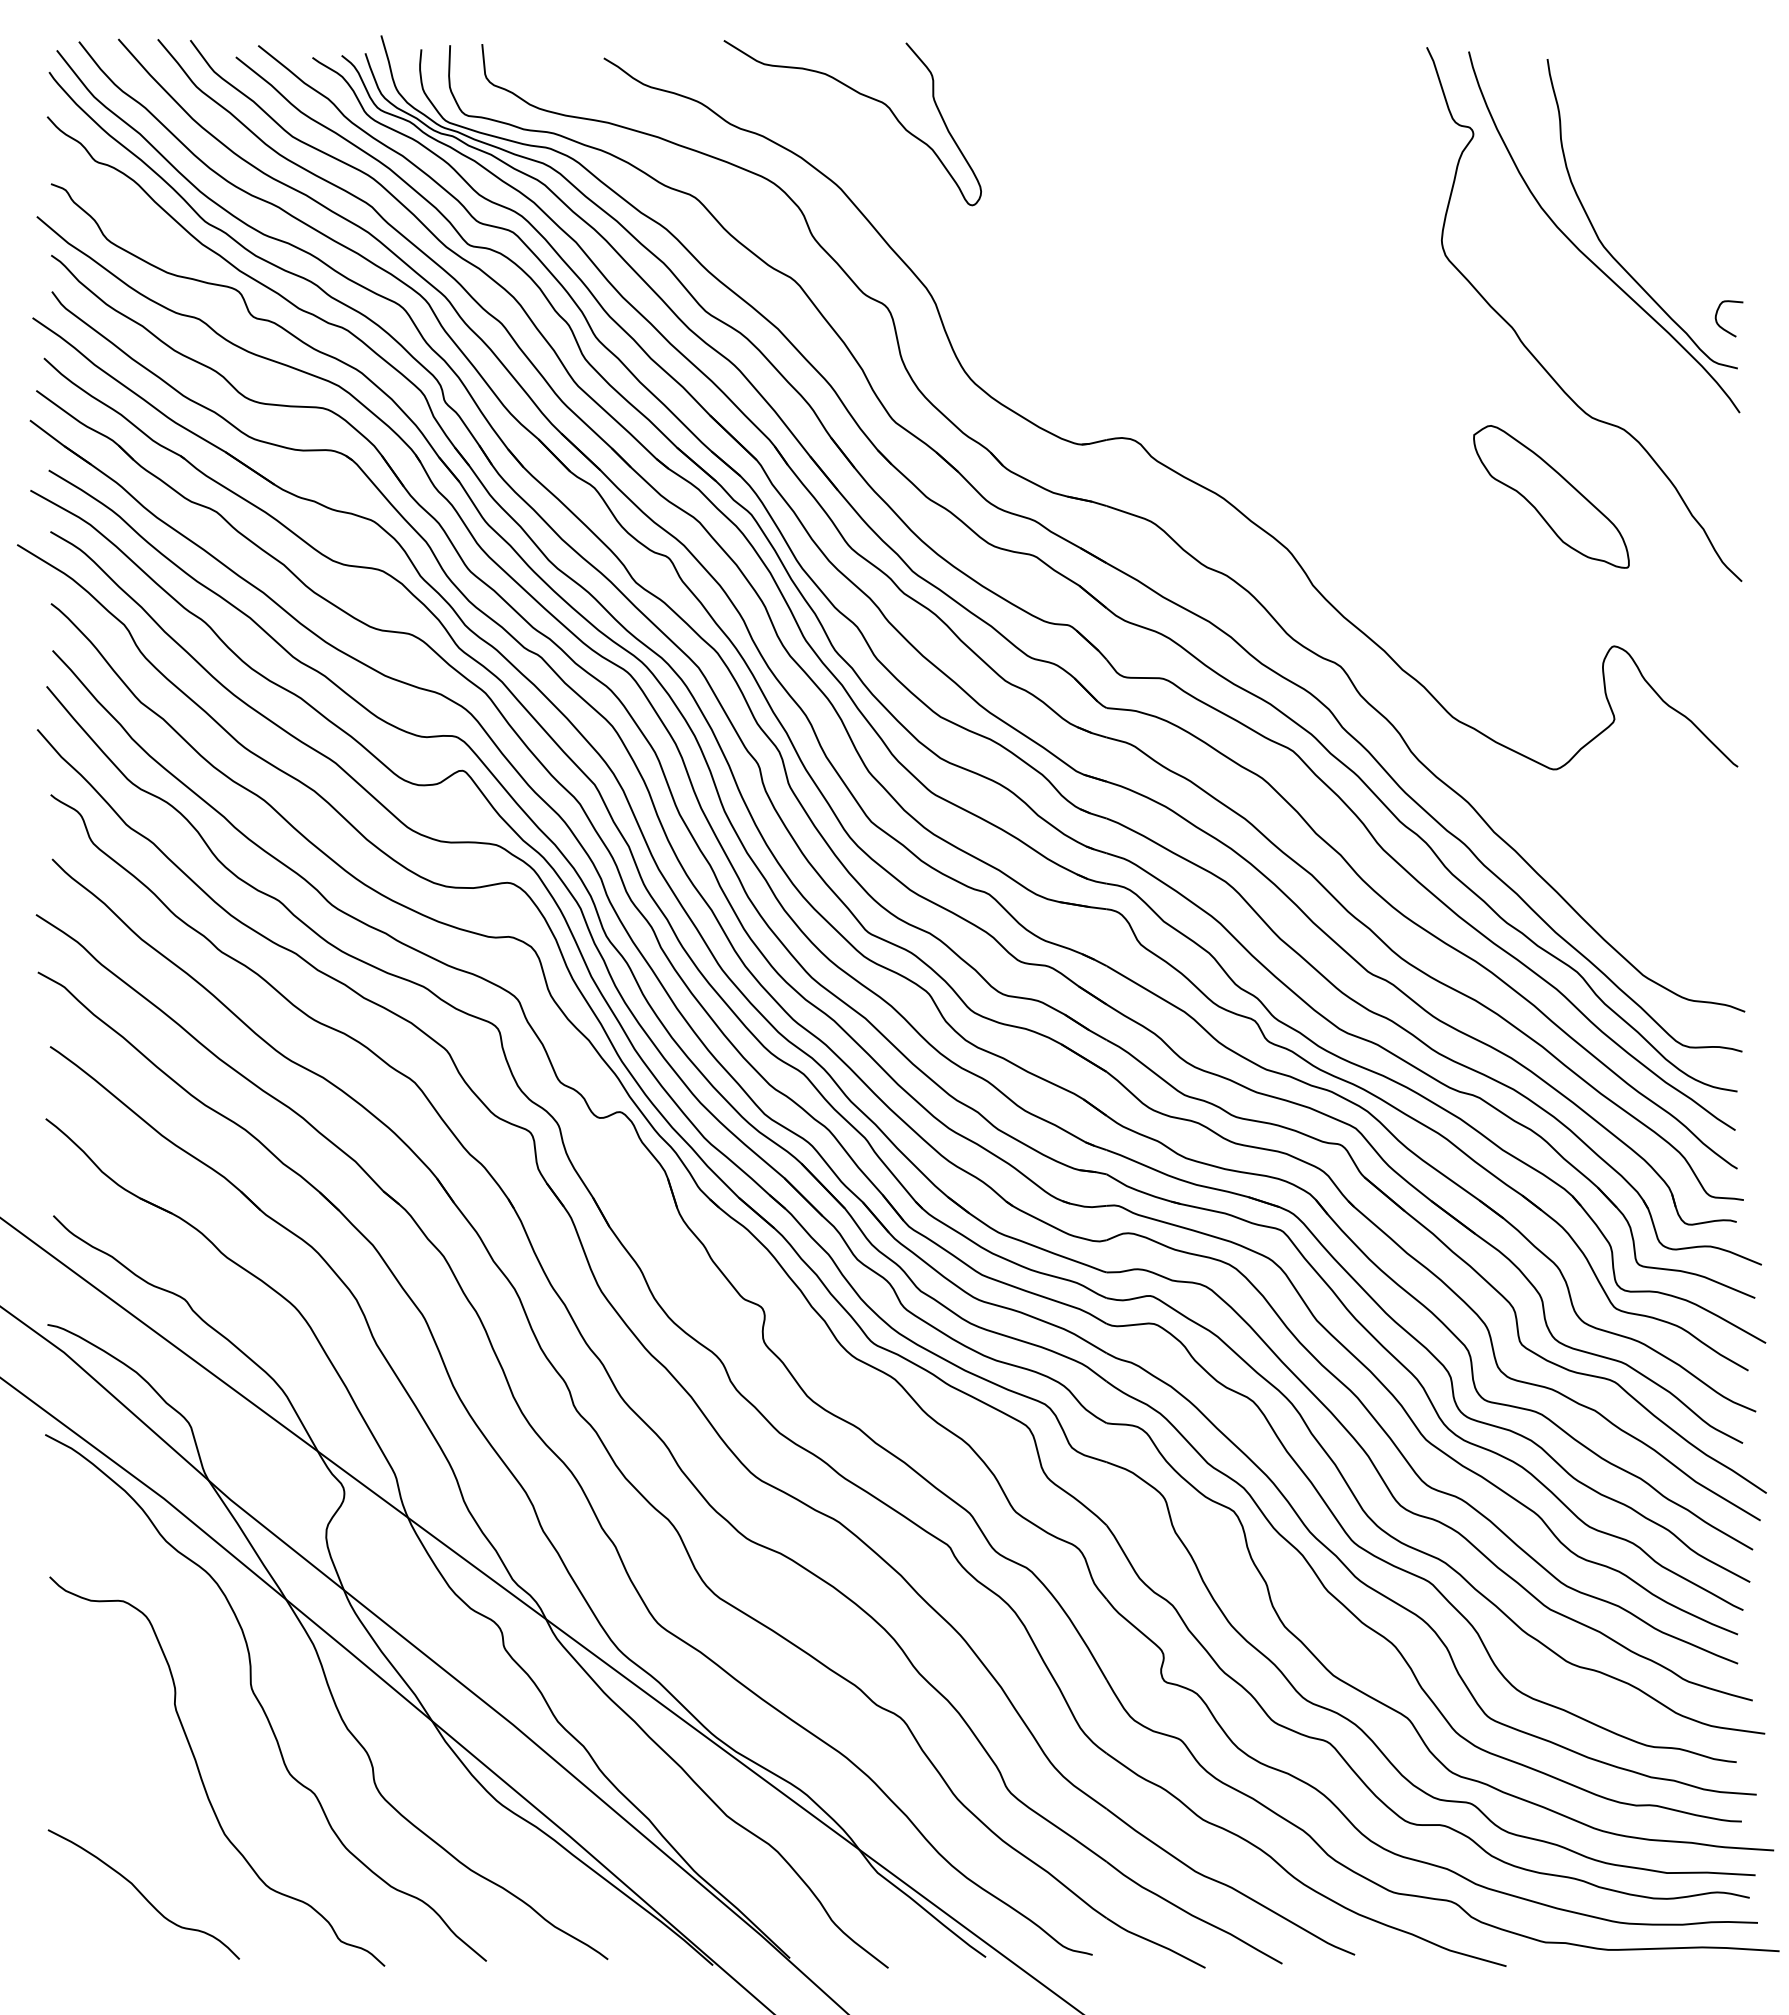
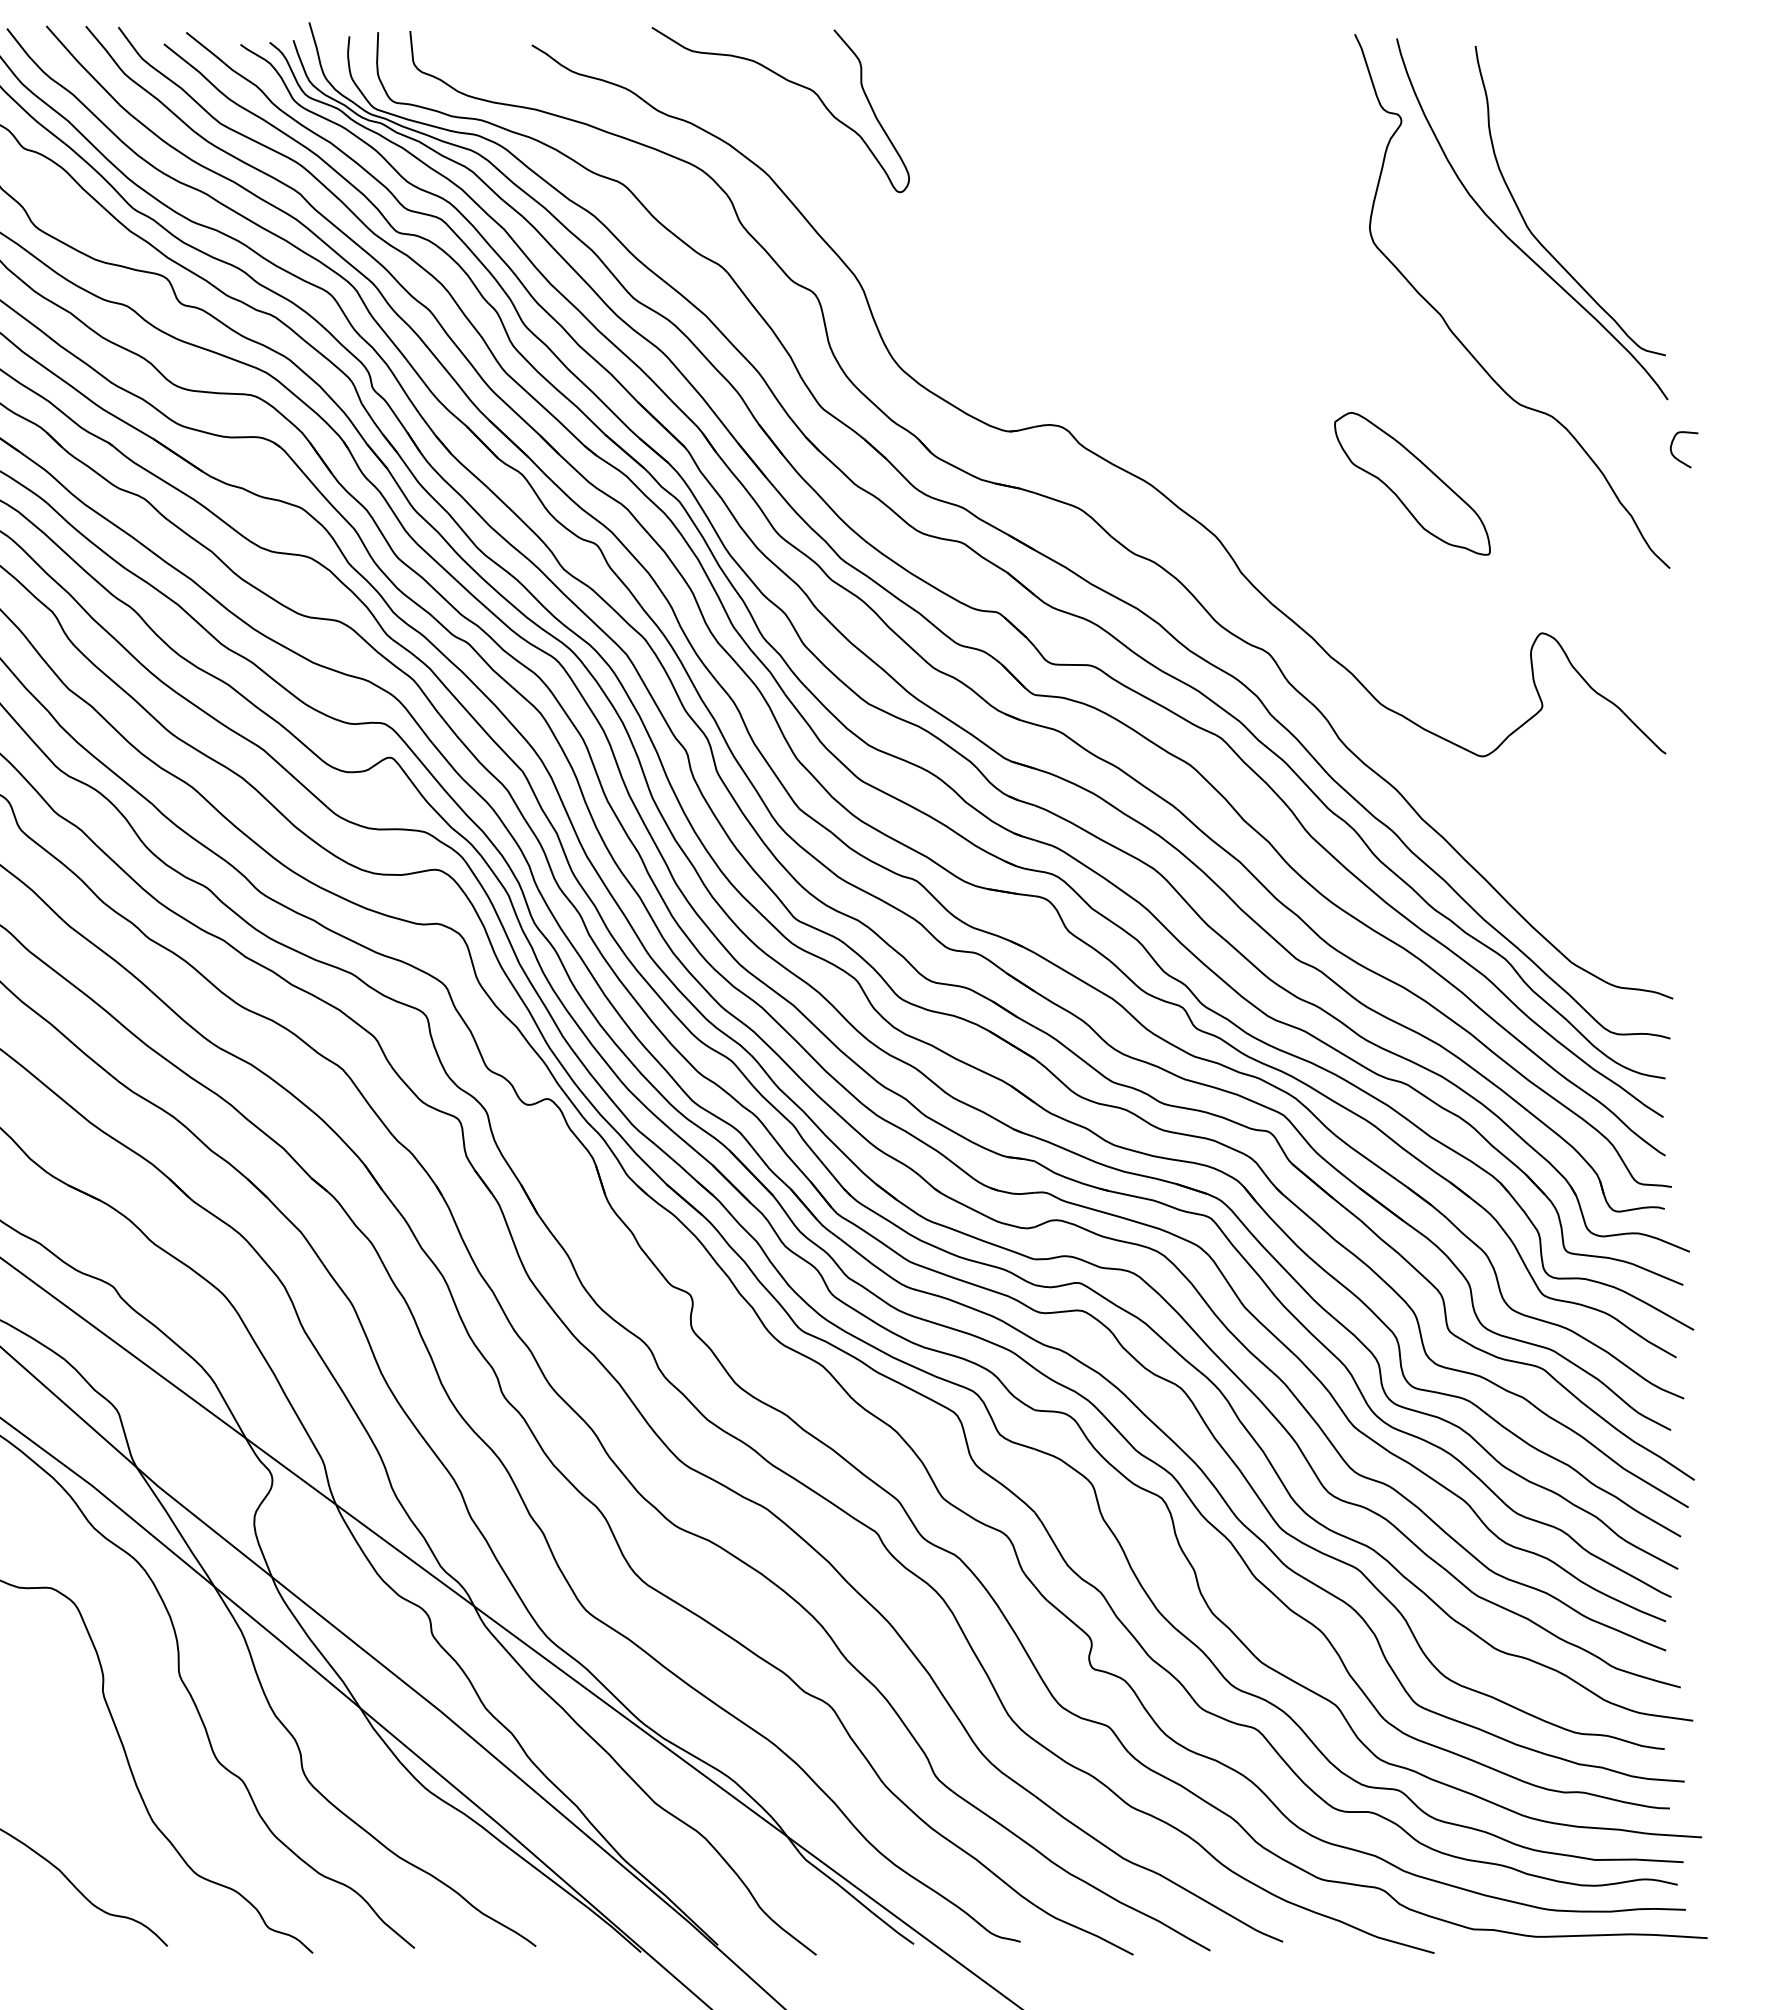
curve: (1720, 325) -> (1675, 456), moved
part: (1551, 496) -> (1412, 483), moved

